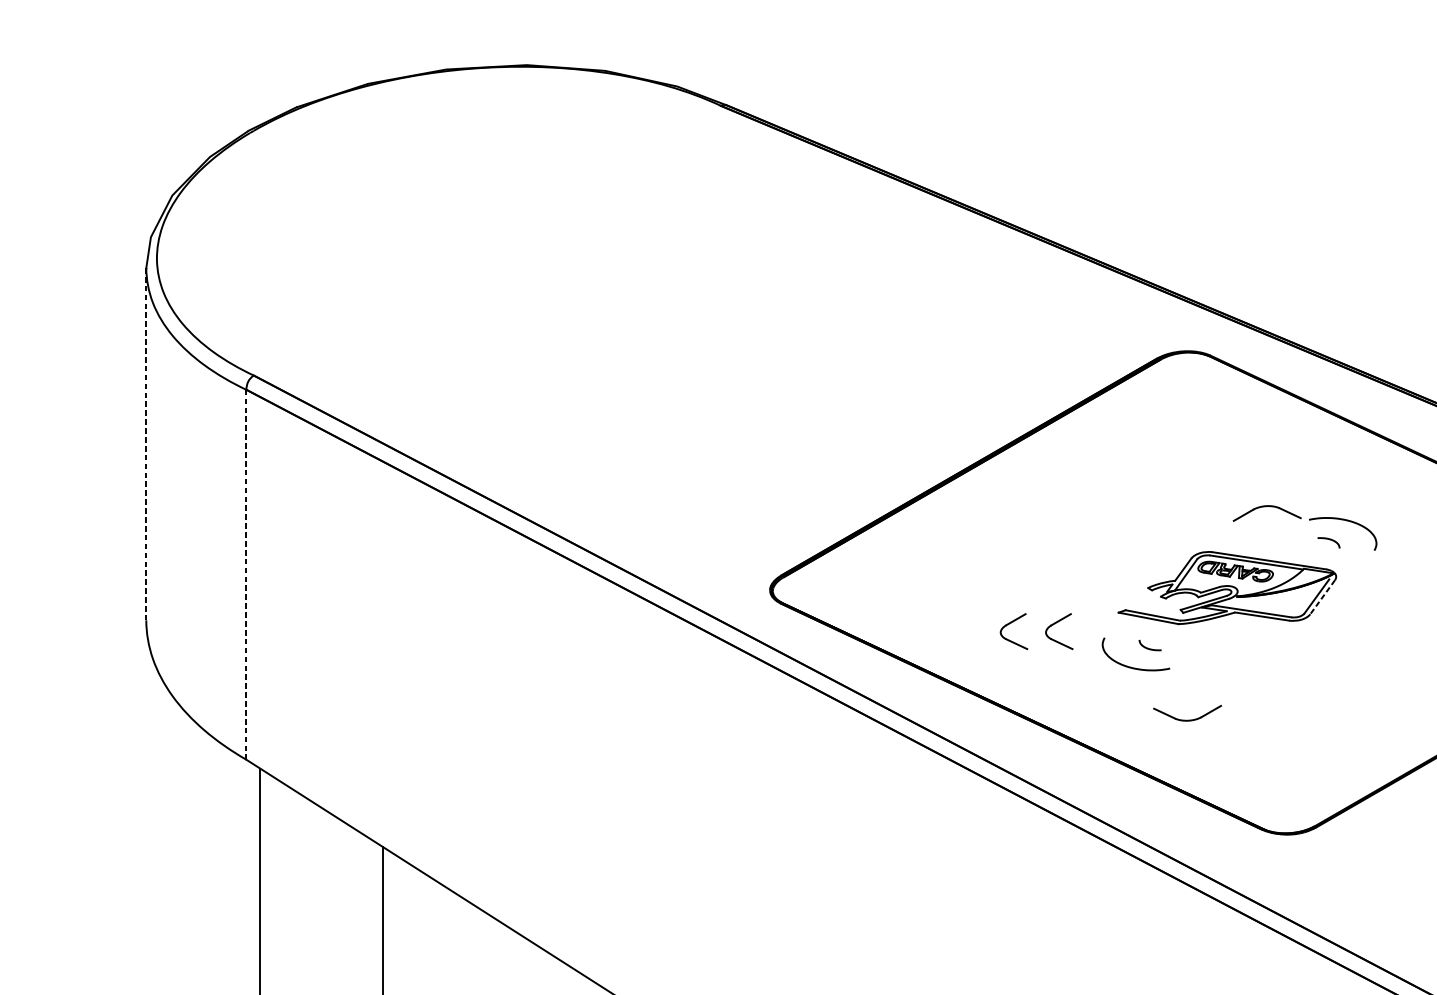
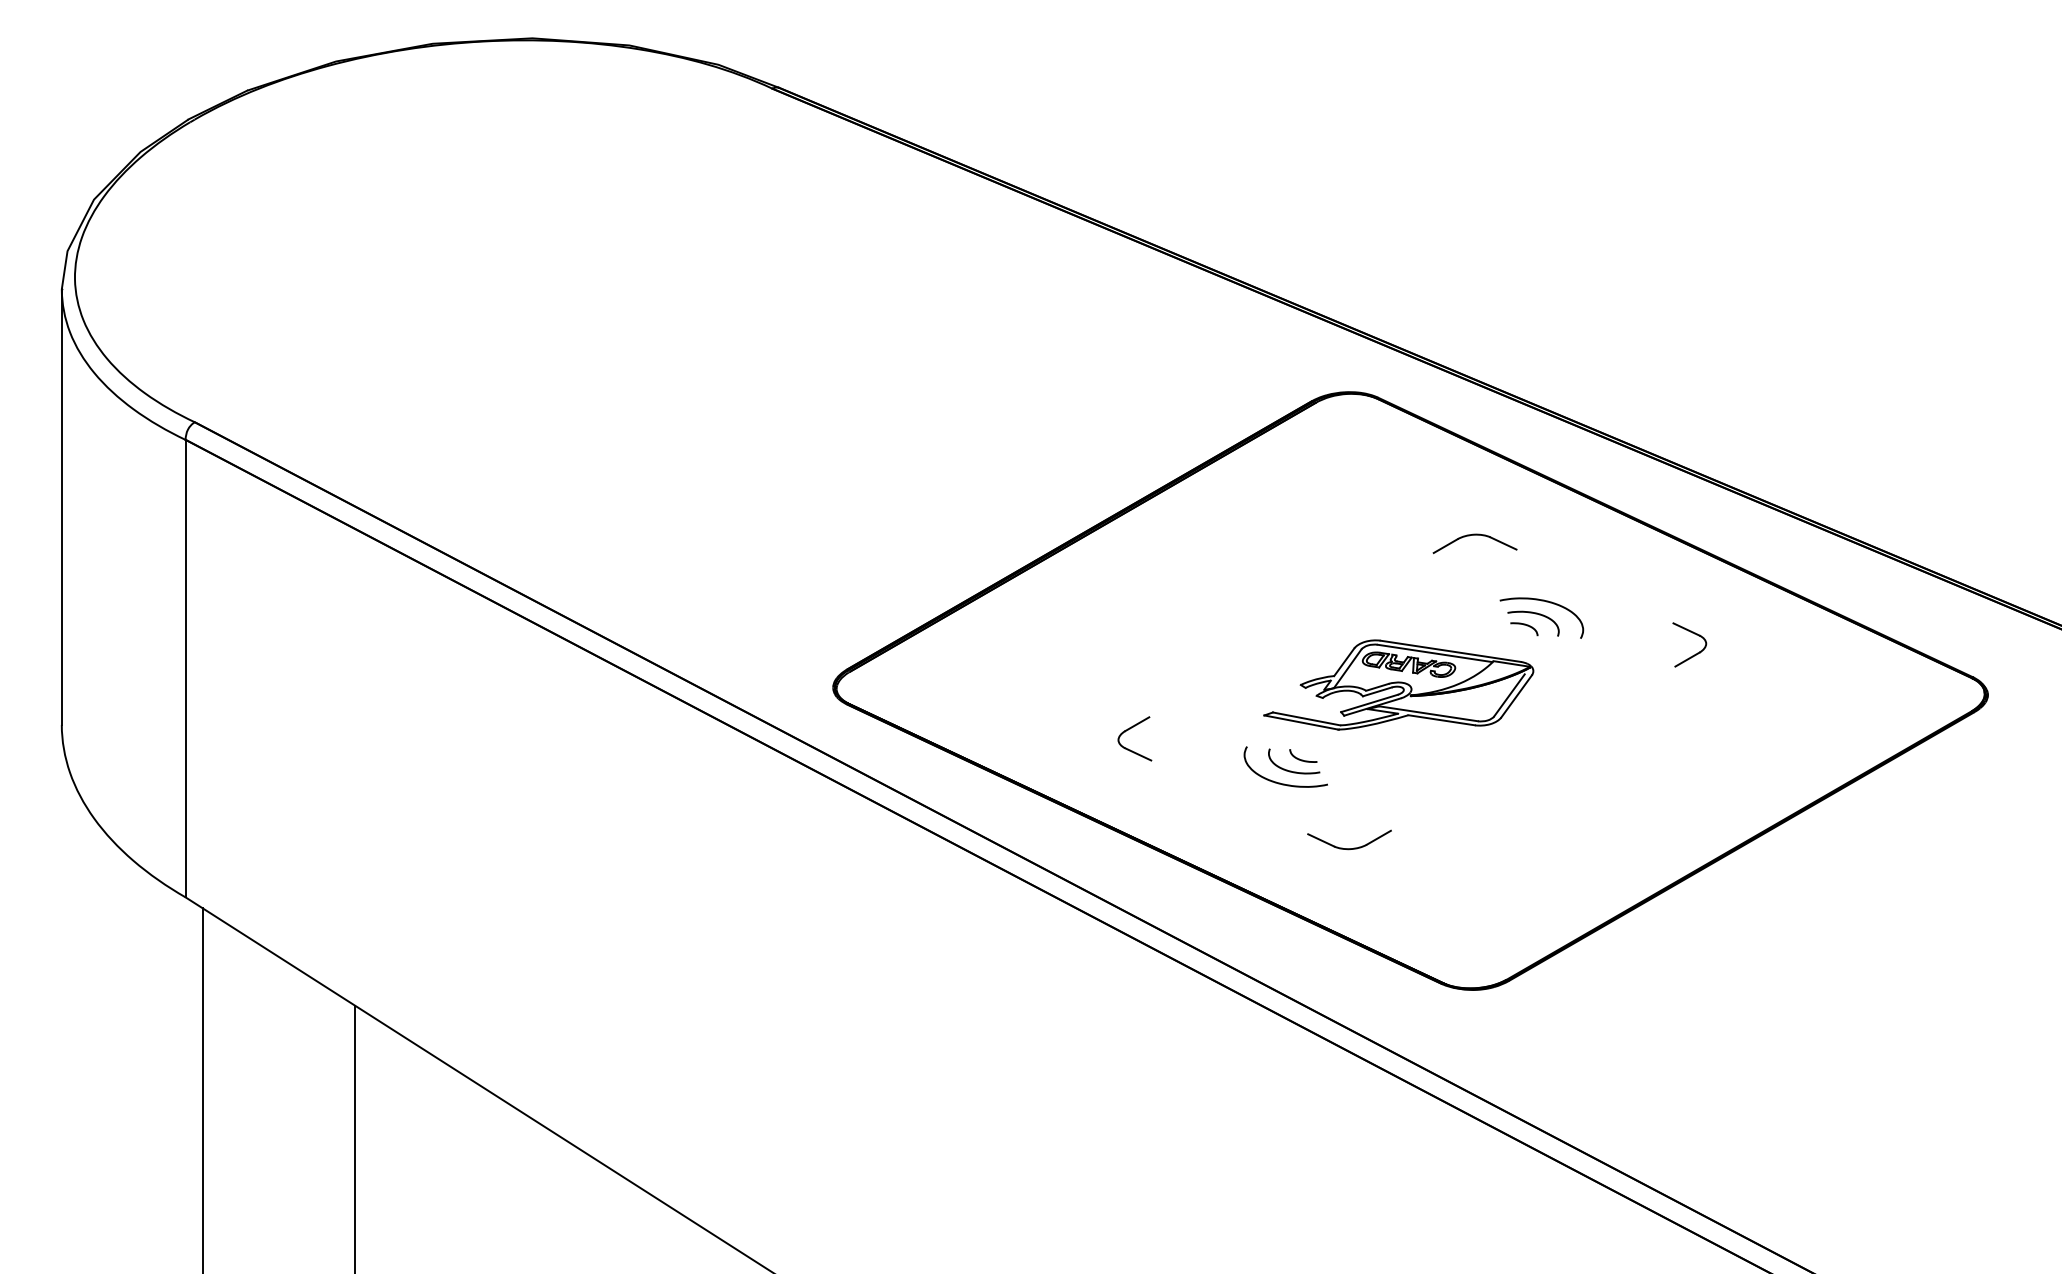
line: (146, 444) -> (61, 507), dashed -> solid
part: (1266, 506) -> (1474, 535), moved
curve: (1337, 531) -> (1535, 614), added
line: (246, 574) -> (185, 668), dashed -> solid
line: (1322, 597) -> (1516, 696), dashed -> solid
part: (1055, 624) -> (1186, 729), removed
curve: (1140, 657) -> (1291, 770), added

